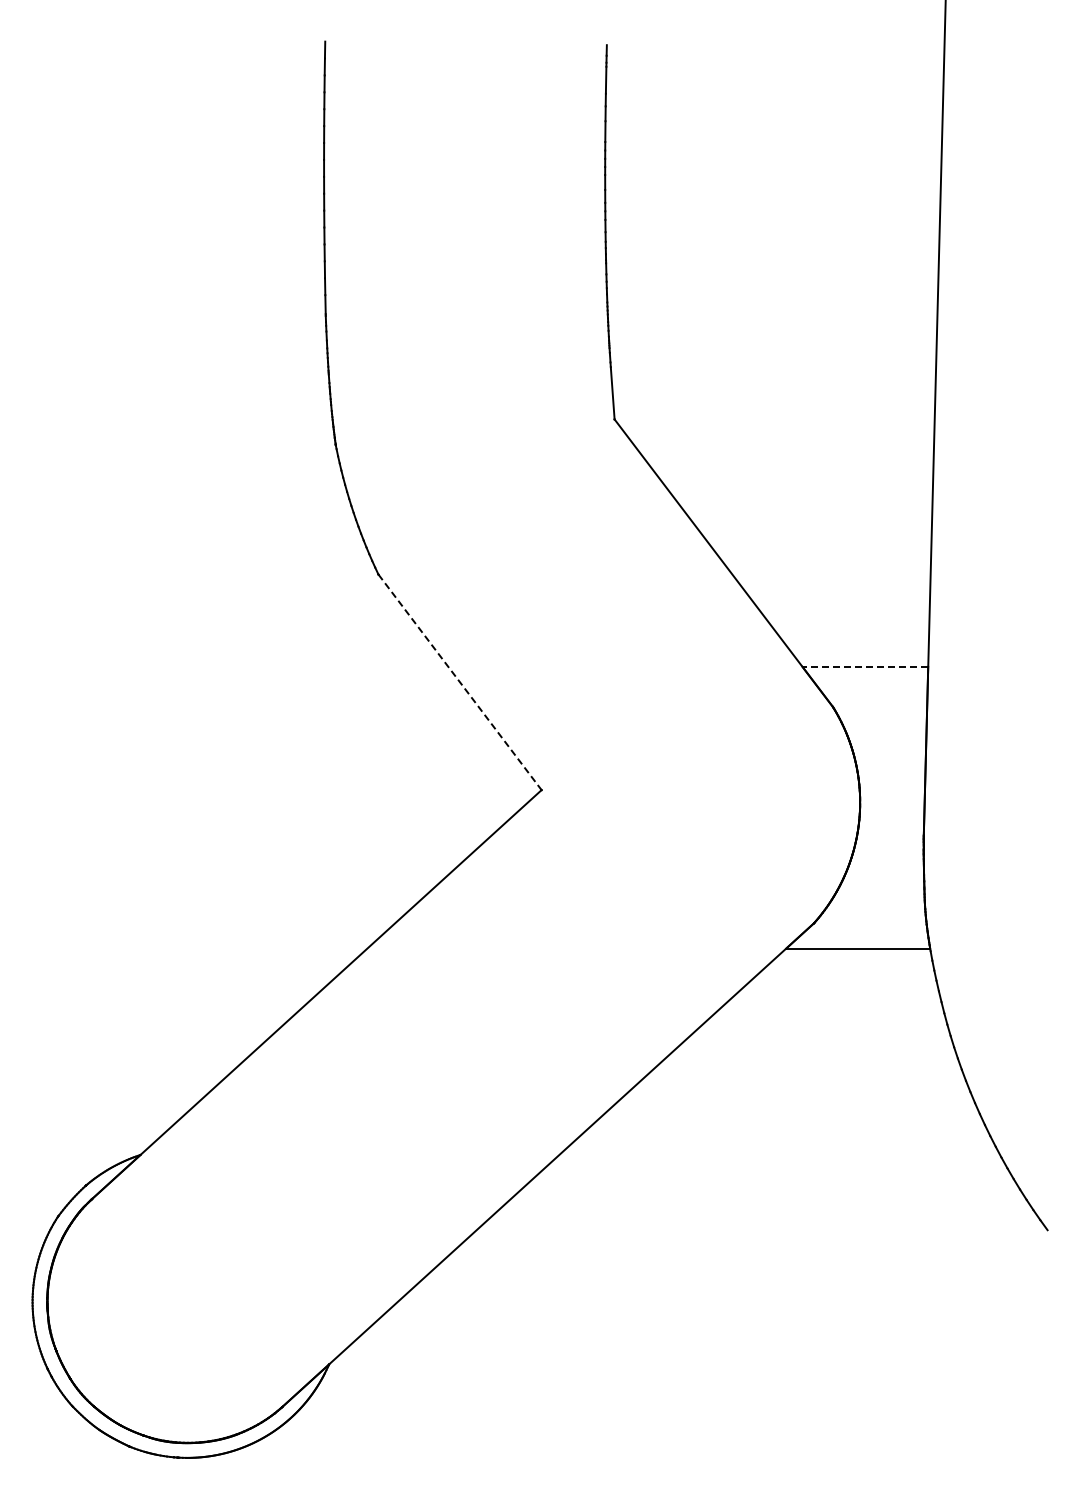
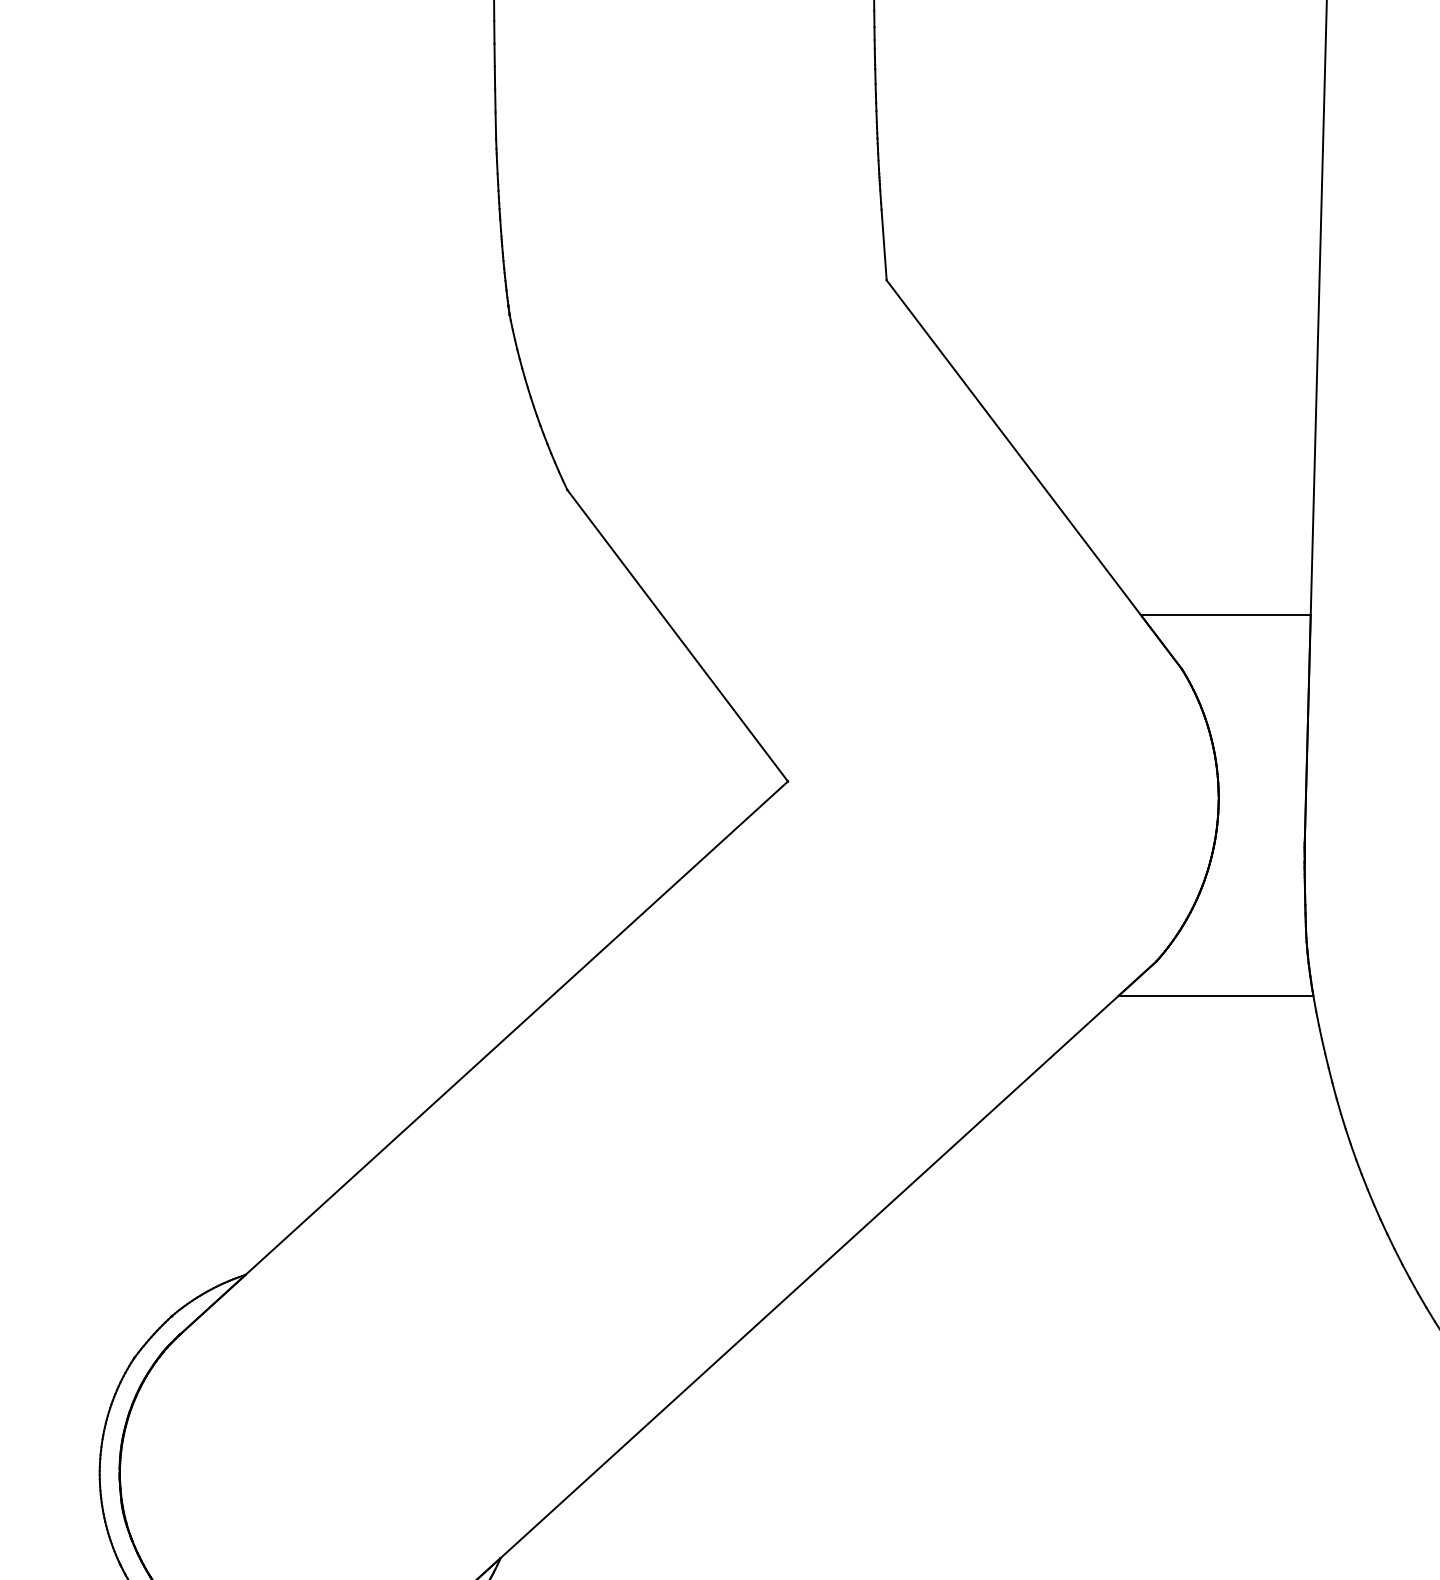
line: (865, 666) -> (1225, 614), dashed -> solid
line: (460, 682) -> (678, 636), dashed -> solid

